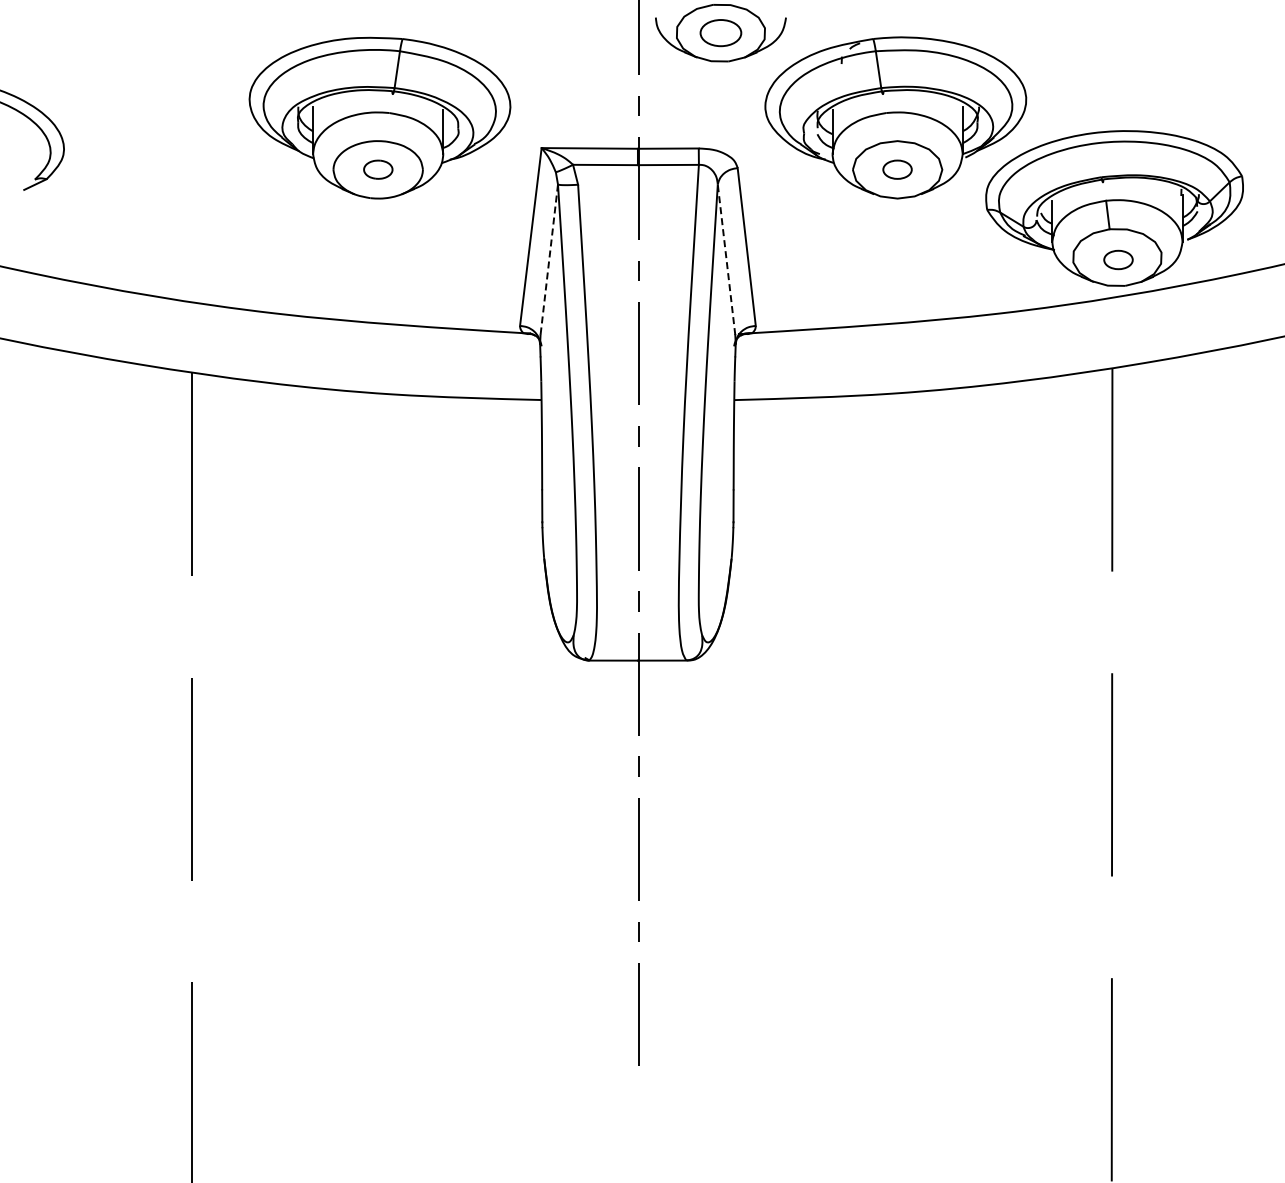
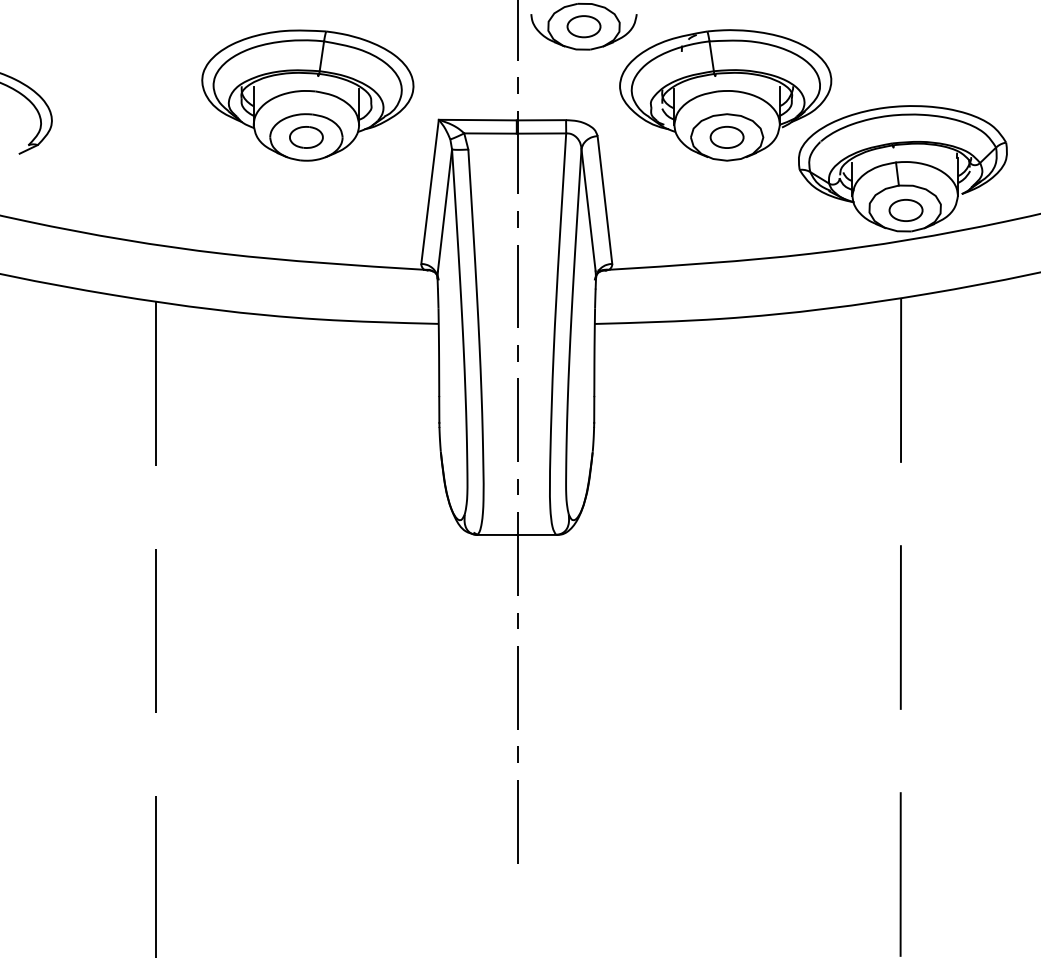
part: (378, 169) -> (306, 137), size x1.43
part: (897, 169) -> (727, 137), size x1.43
line: (549, 259) -> (445, 210), dashed -> solid
line: (726, 259) -> (588, 210), dashed -> solid
part: (1118, 259) -> (906, 210), size x1.43

